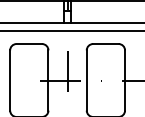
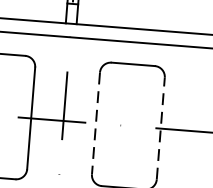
line: (86, 80) -> (95, 123), solid -> dashed
line: (125, 80) -> (161, 128), solid -> dashed

